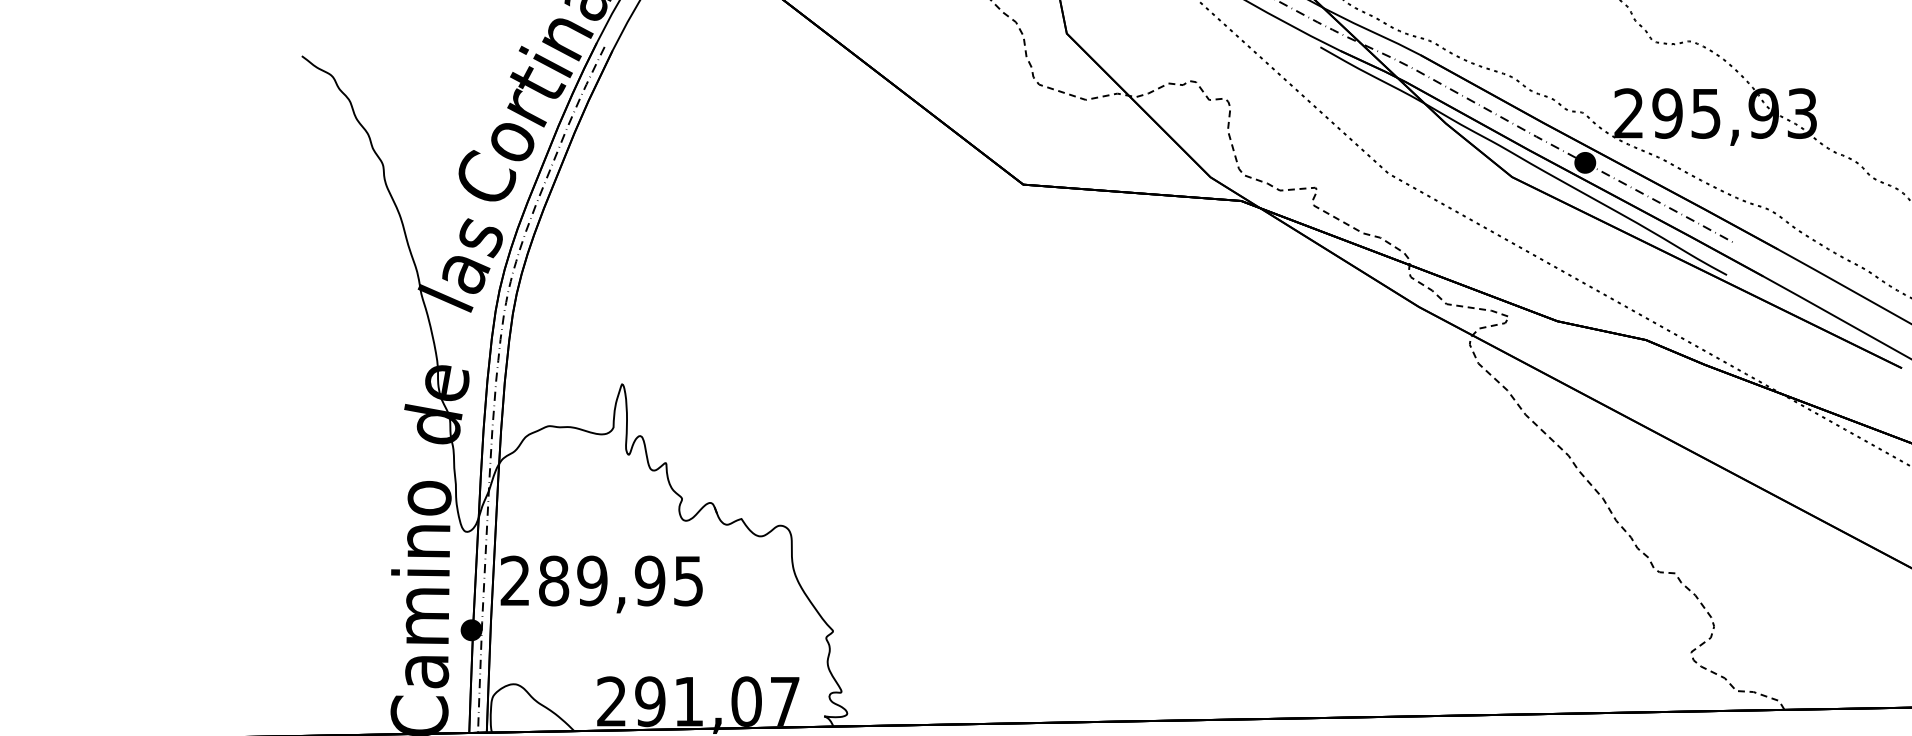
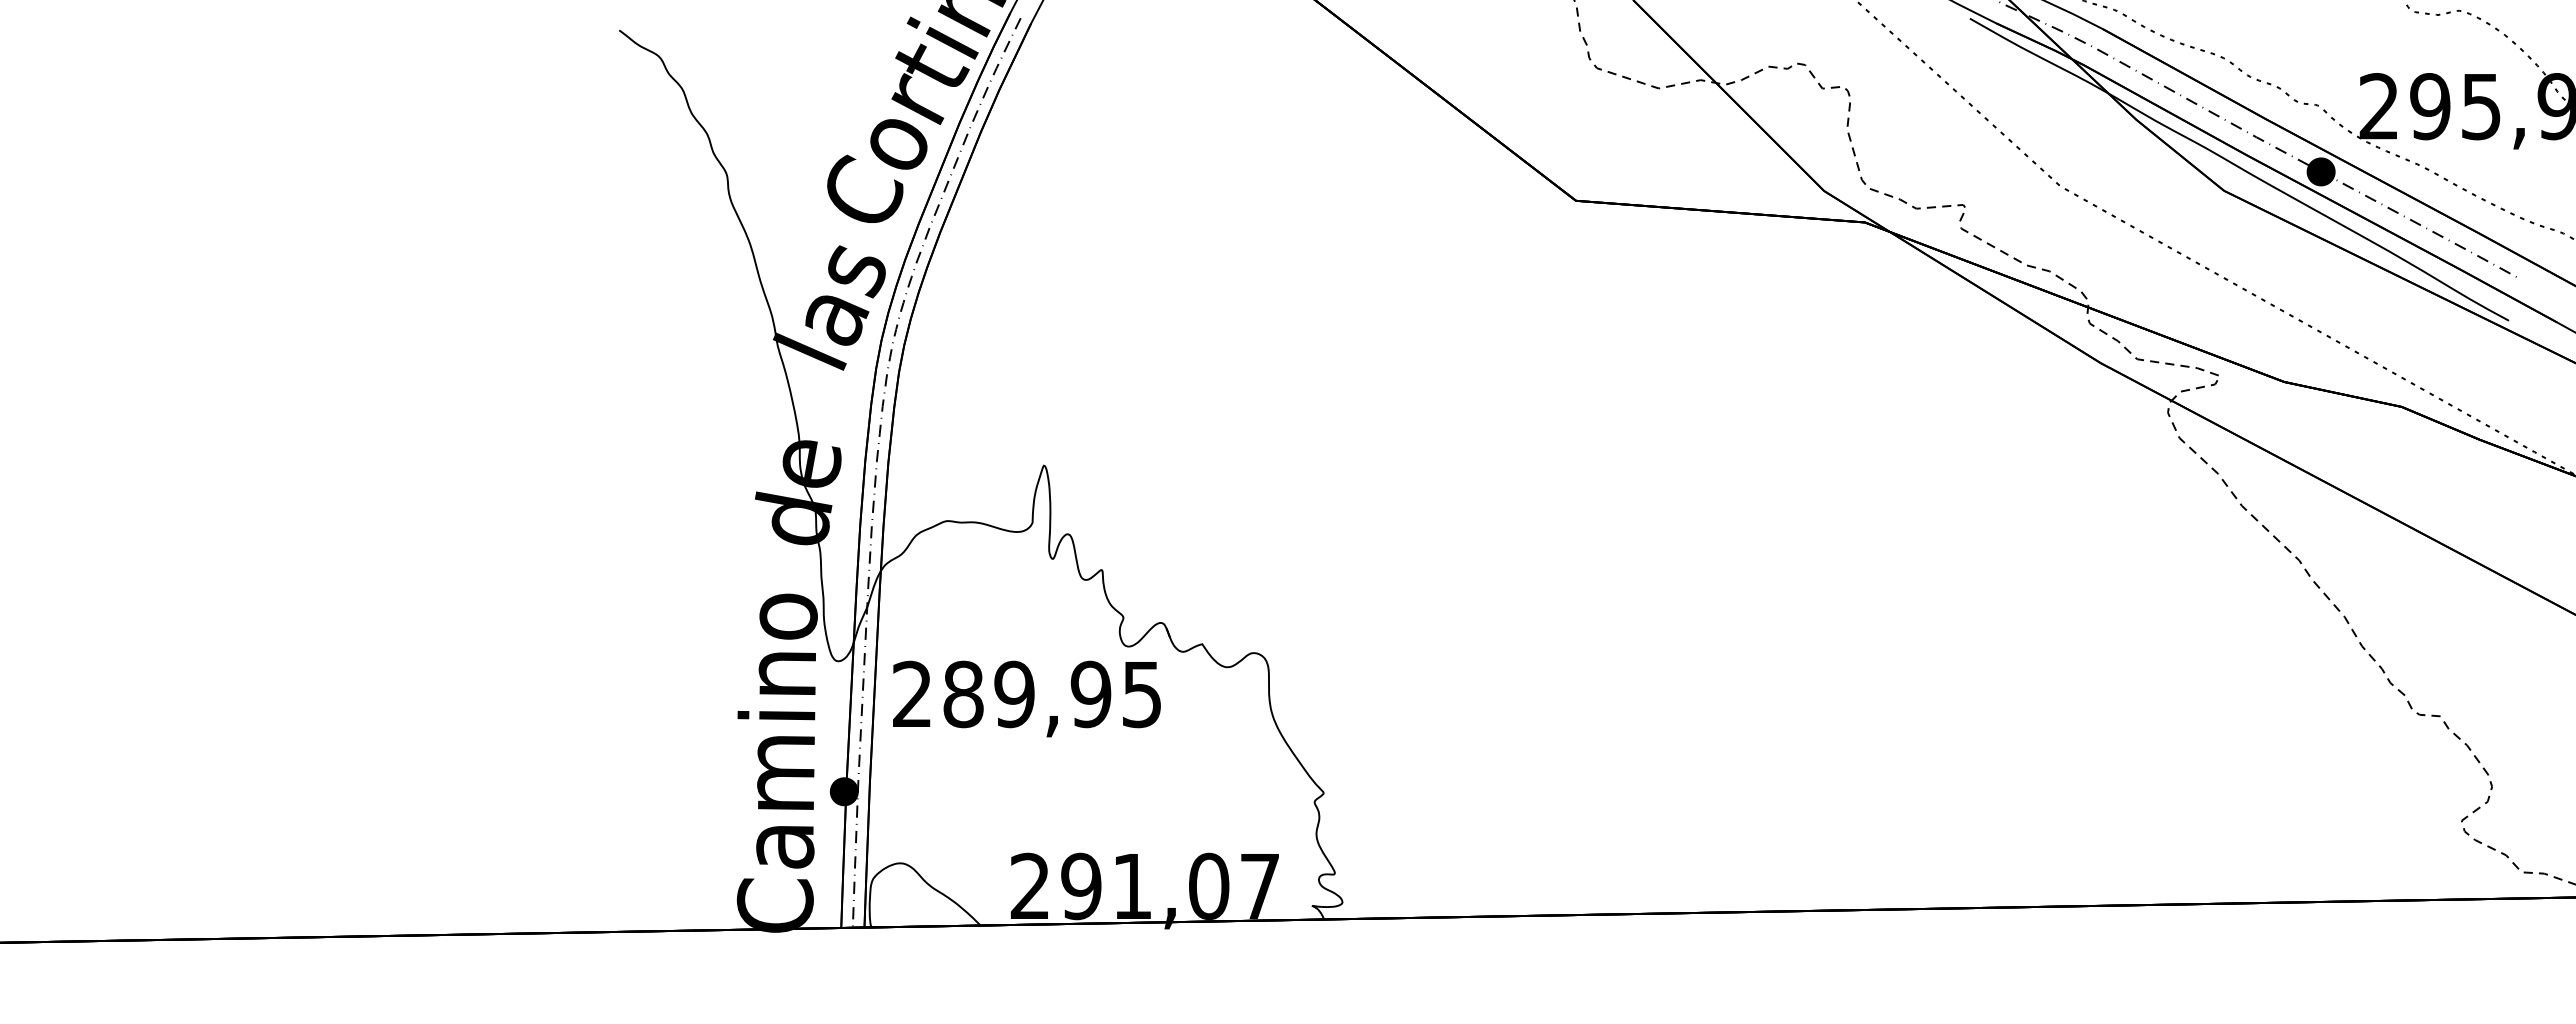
text: (601, 584) -> (1026, 698), moved

